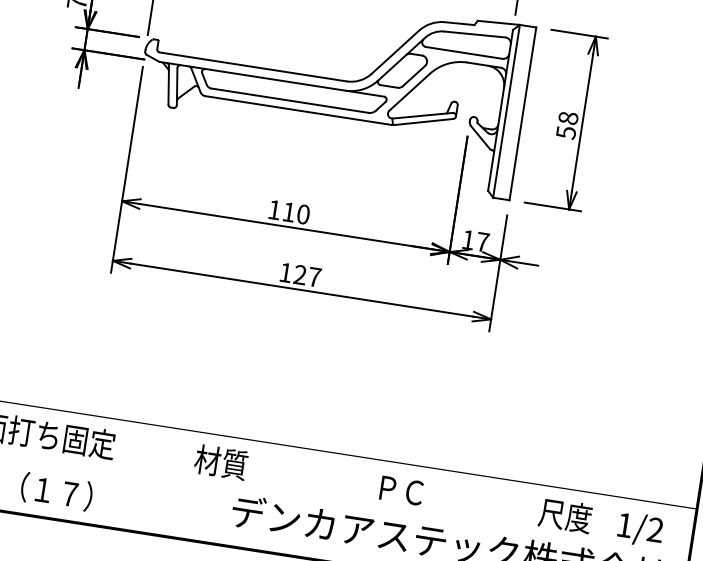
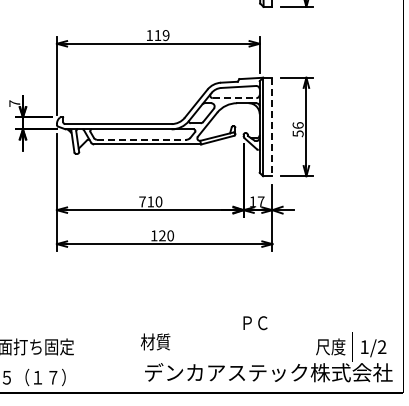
line: (464, 53) -> (234, 98), solid -> dashed
line: (289, 100) -> (141, 139), solid -> dashed
line: (522, 114) -> (272, 127), solid -> dashed
text: (567, 118) -> (297, 125), 58 -> 56
text: (274, 209) -> (142, 201), 110 -> 710
text: (314, 276) -> (170, 235), 127 -> 120
text: (221, 461) -> (155, 341), moved
text: (401, 491) -> (255, 323), moved

